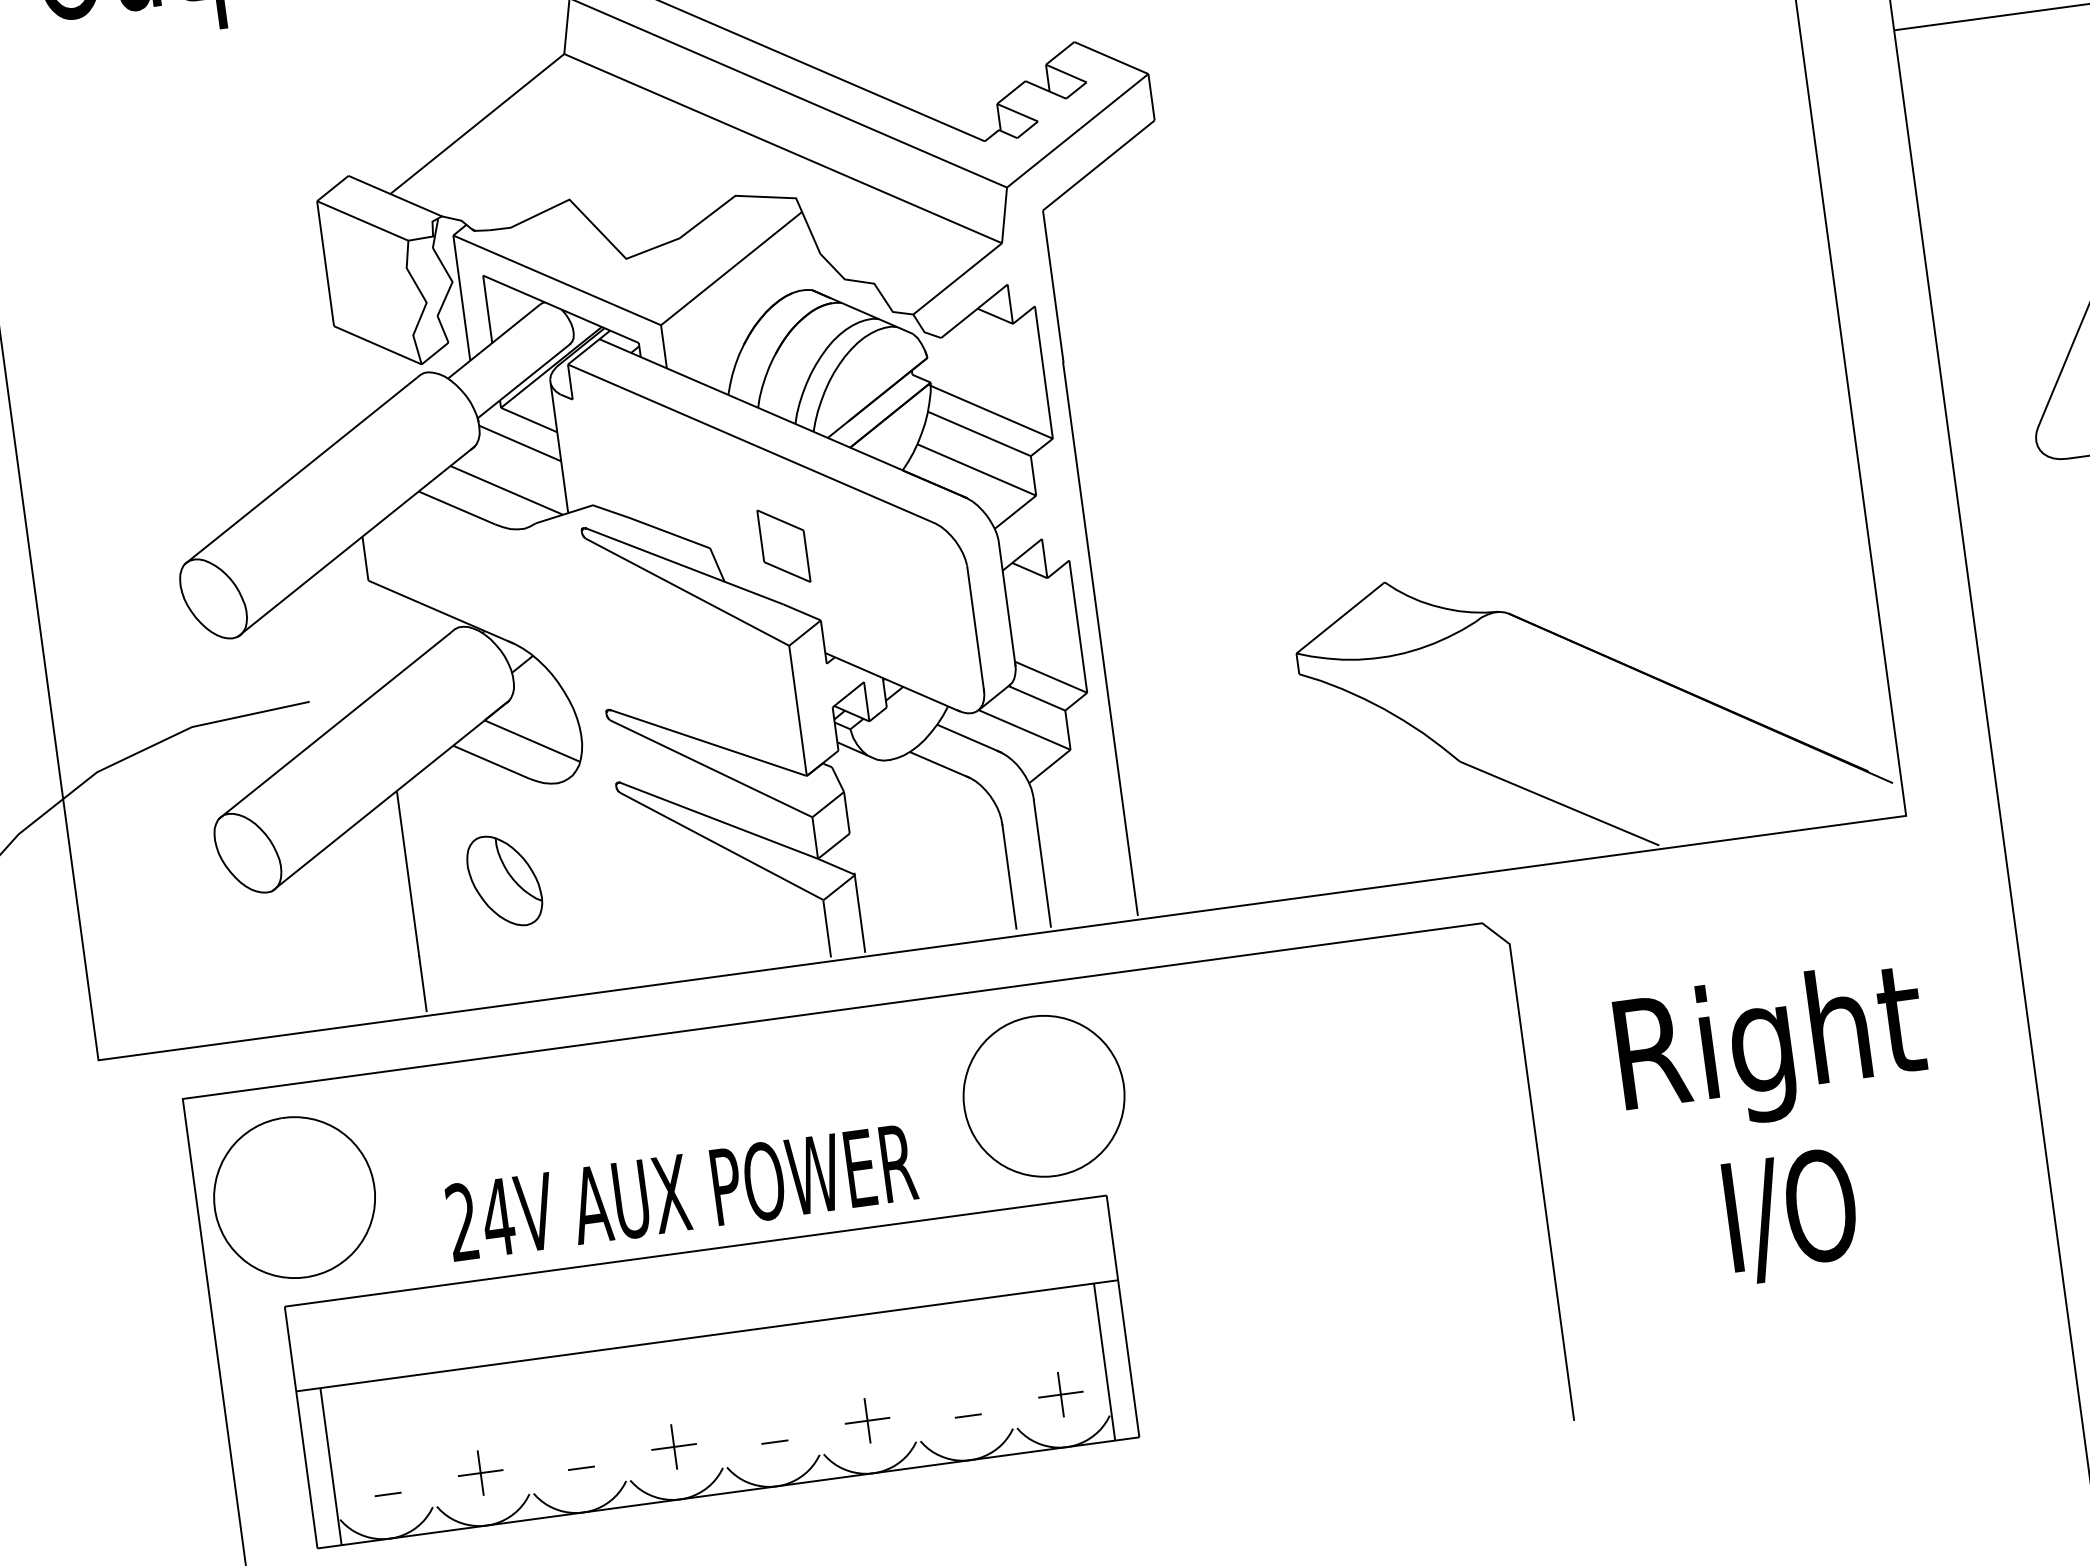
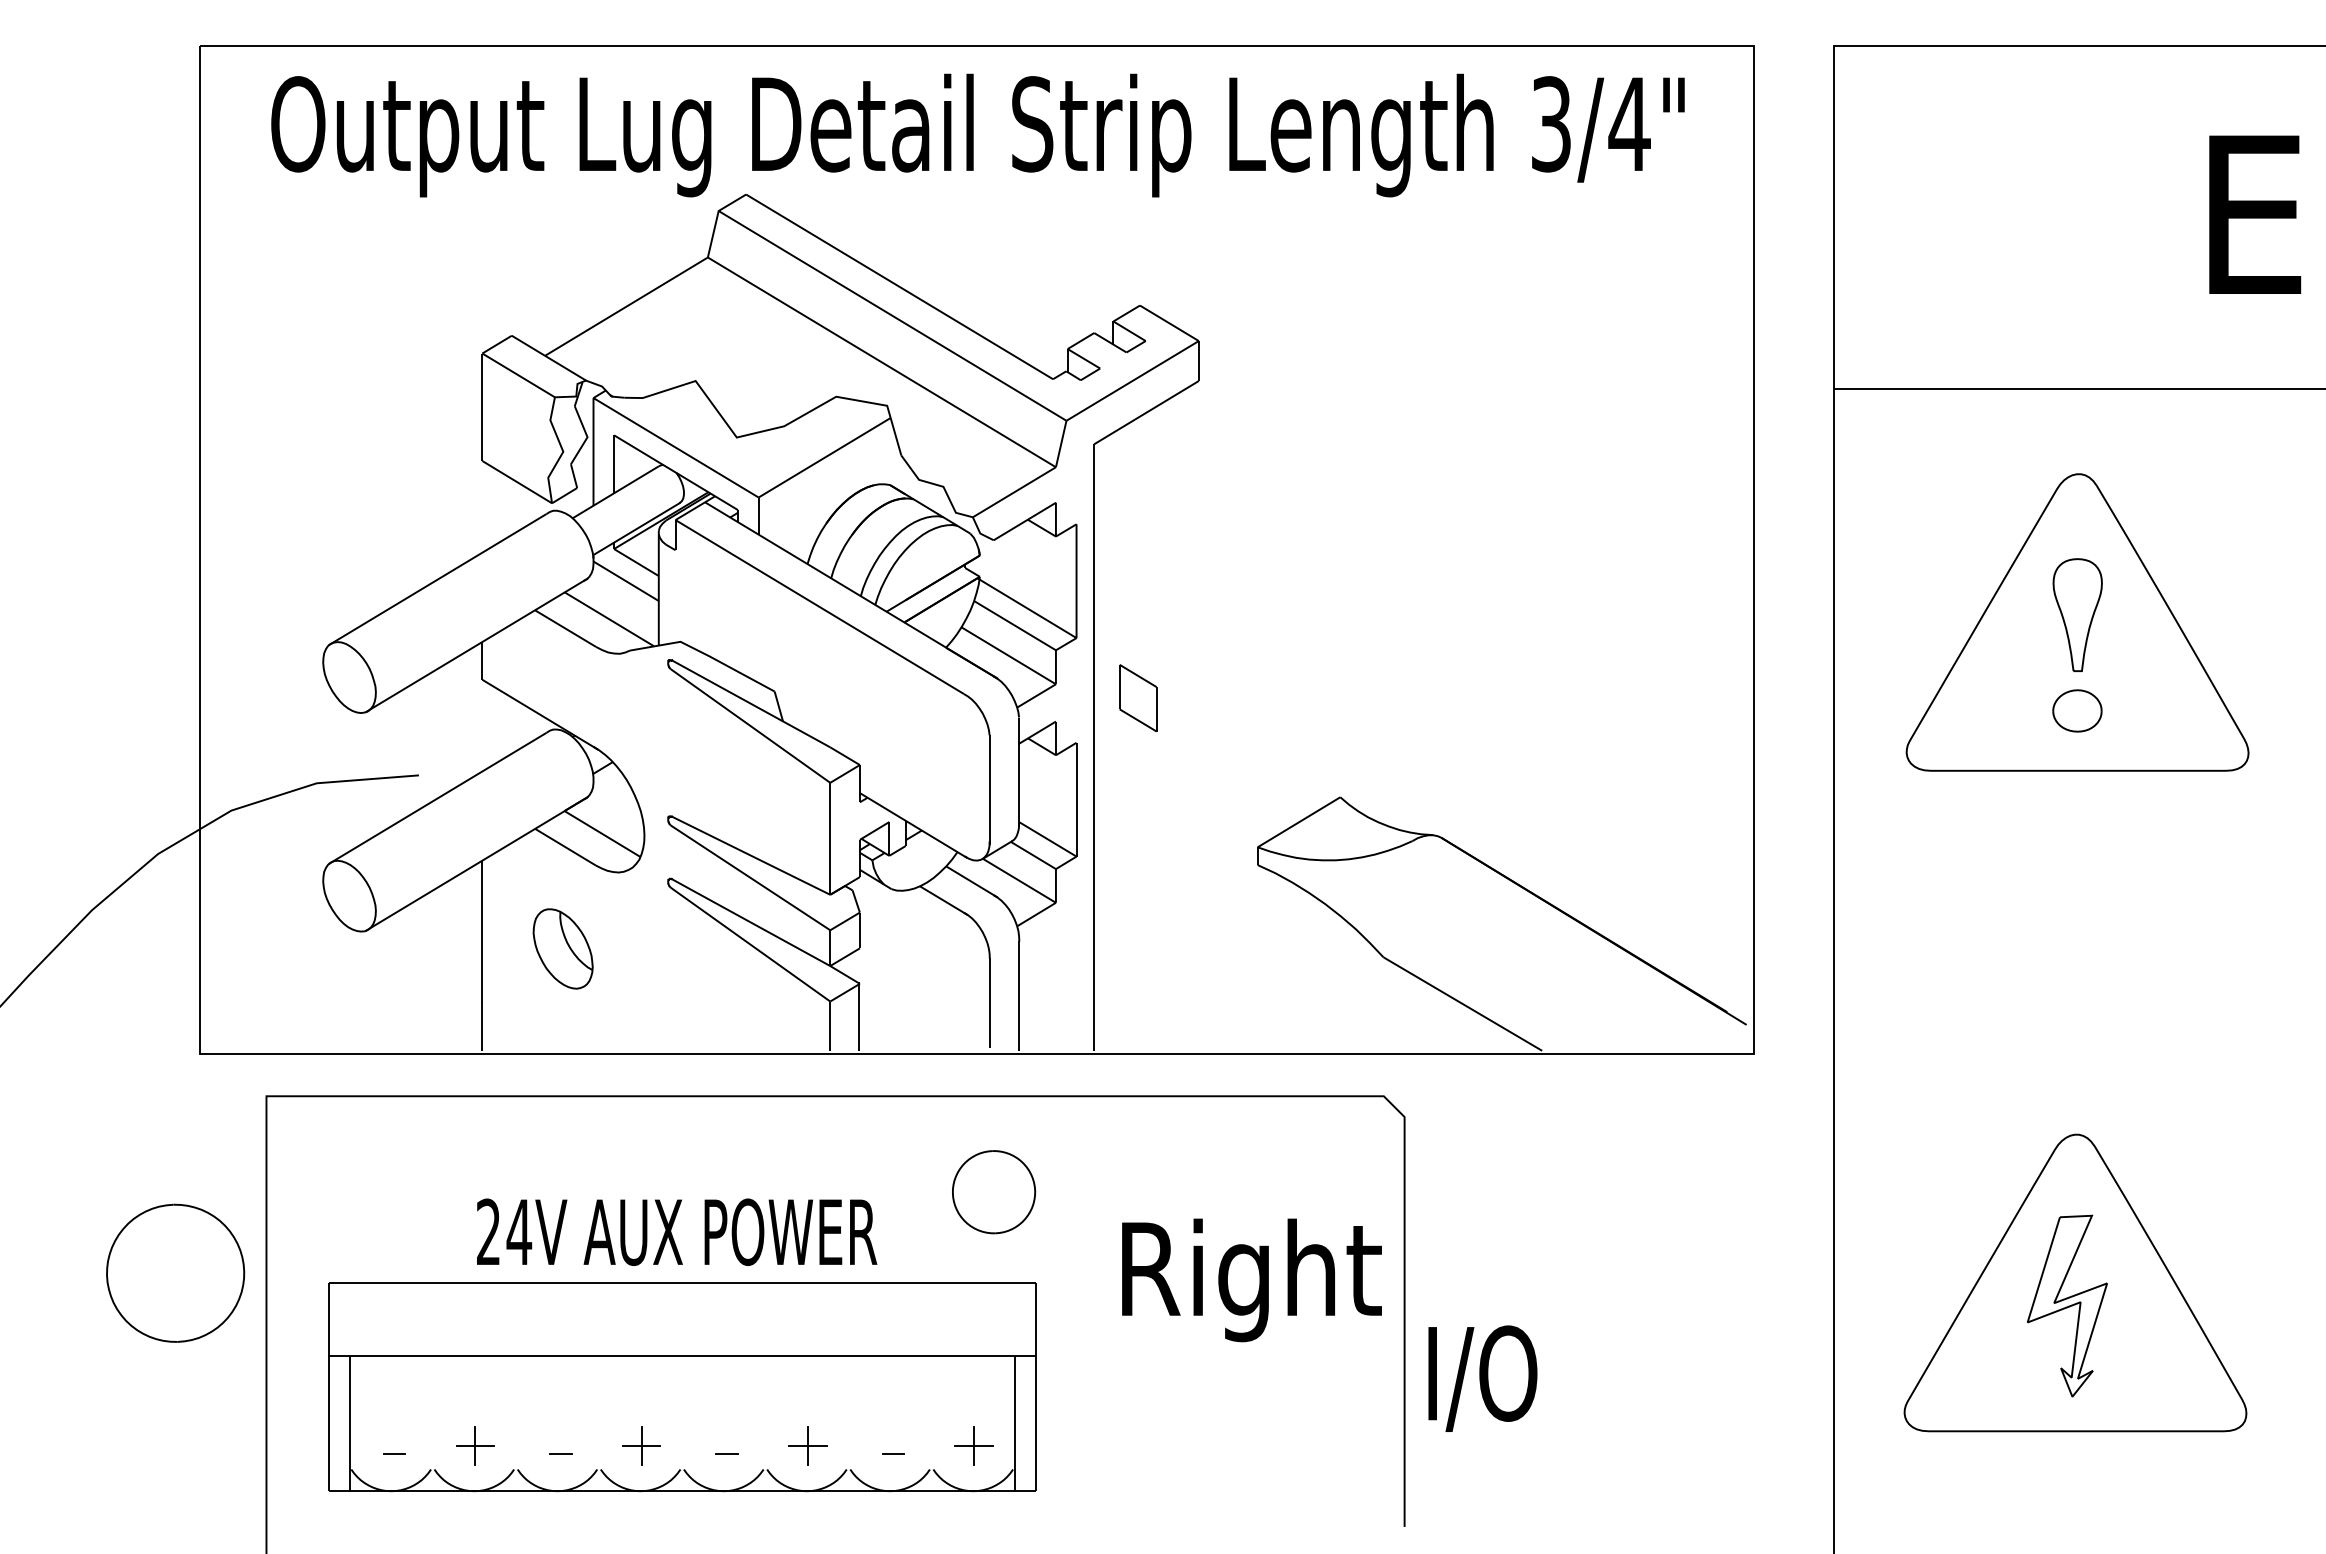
part: (784, 545) -> (1138, 697), moved
text: (1771, 1049) -> (1251, 1280), moved
part: (1043, 1095) -> (993, 1191), size x0.6
part: (294, 1196) -> (175, 1272), moved
text: (1791, 1215) -> (1482, 1378), moved

